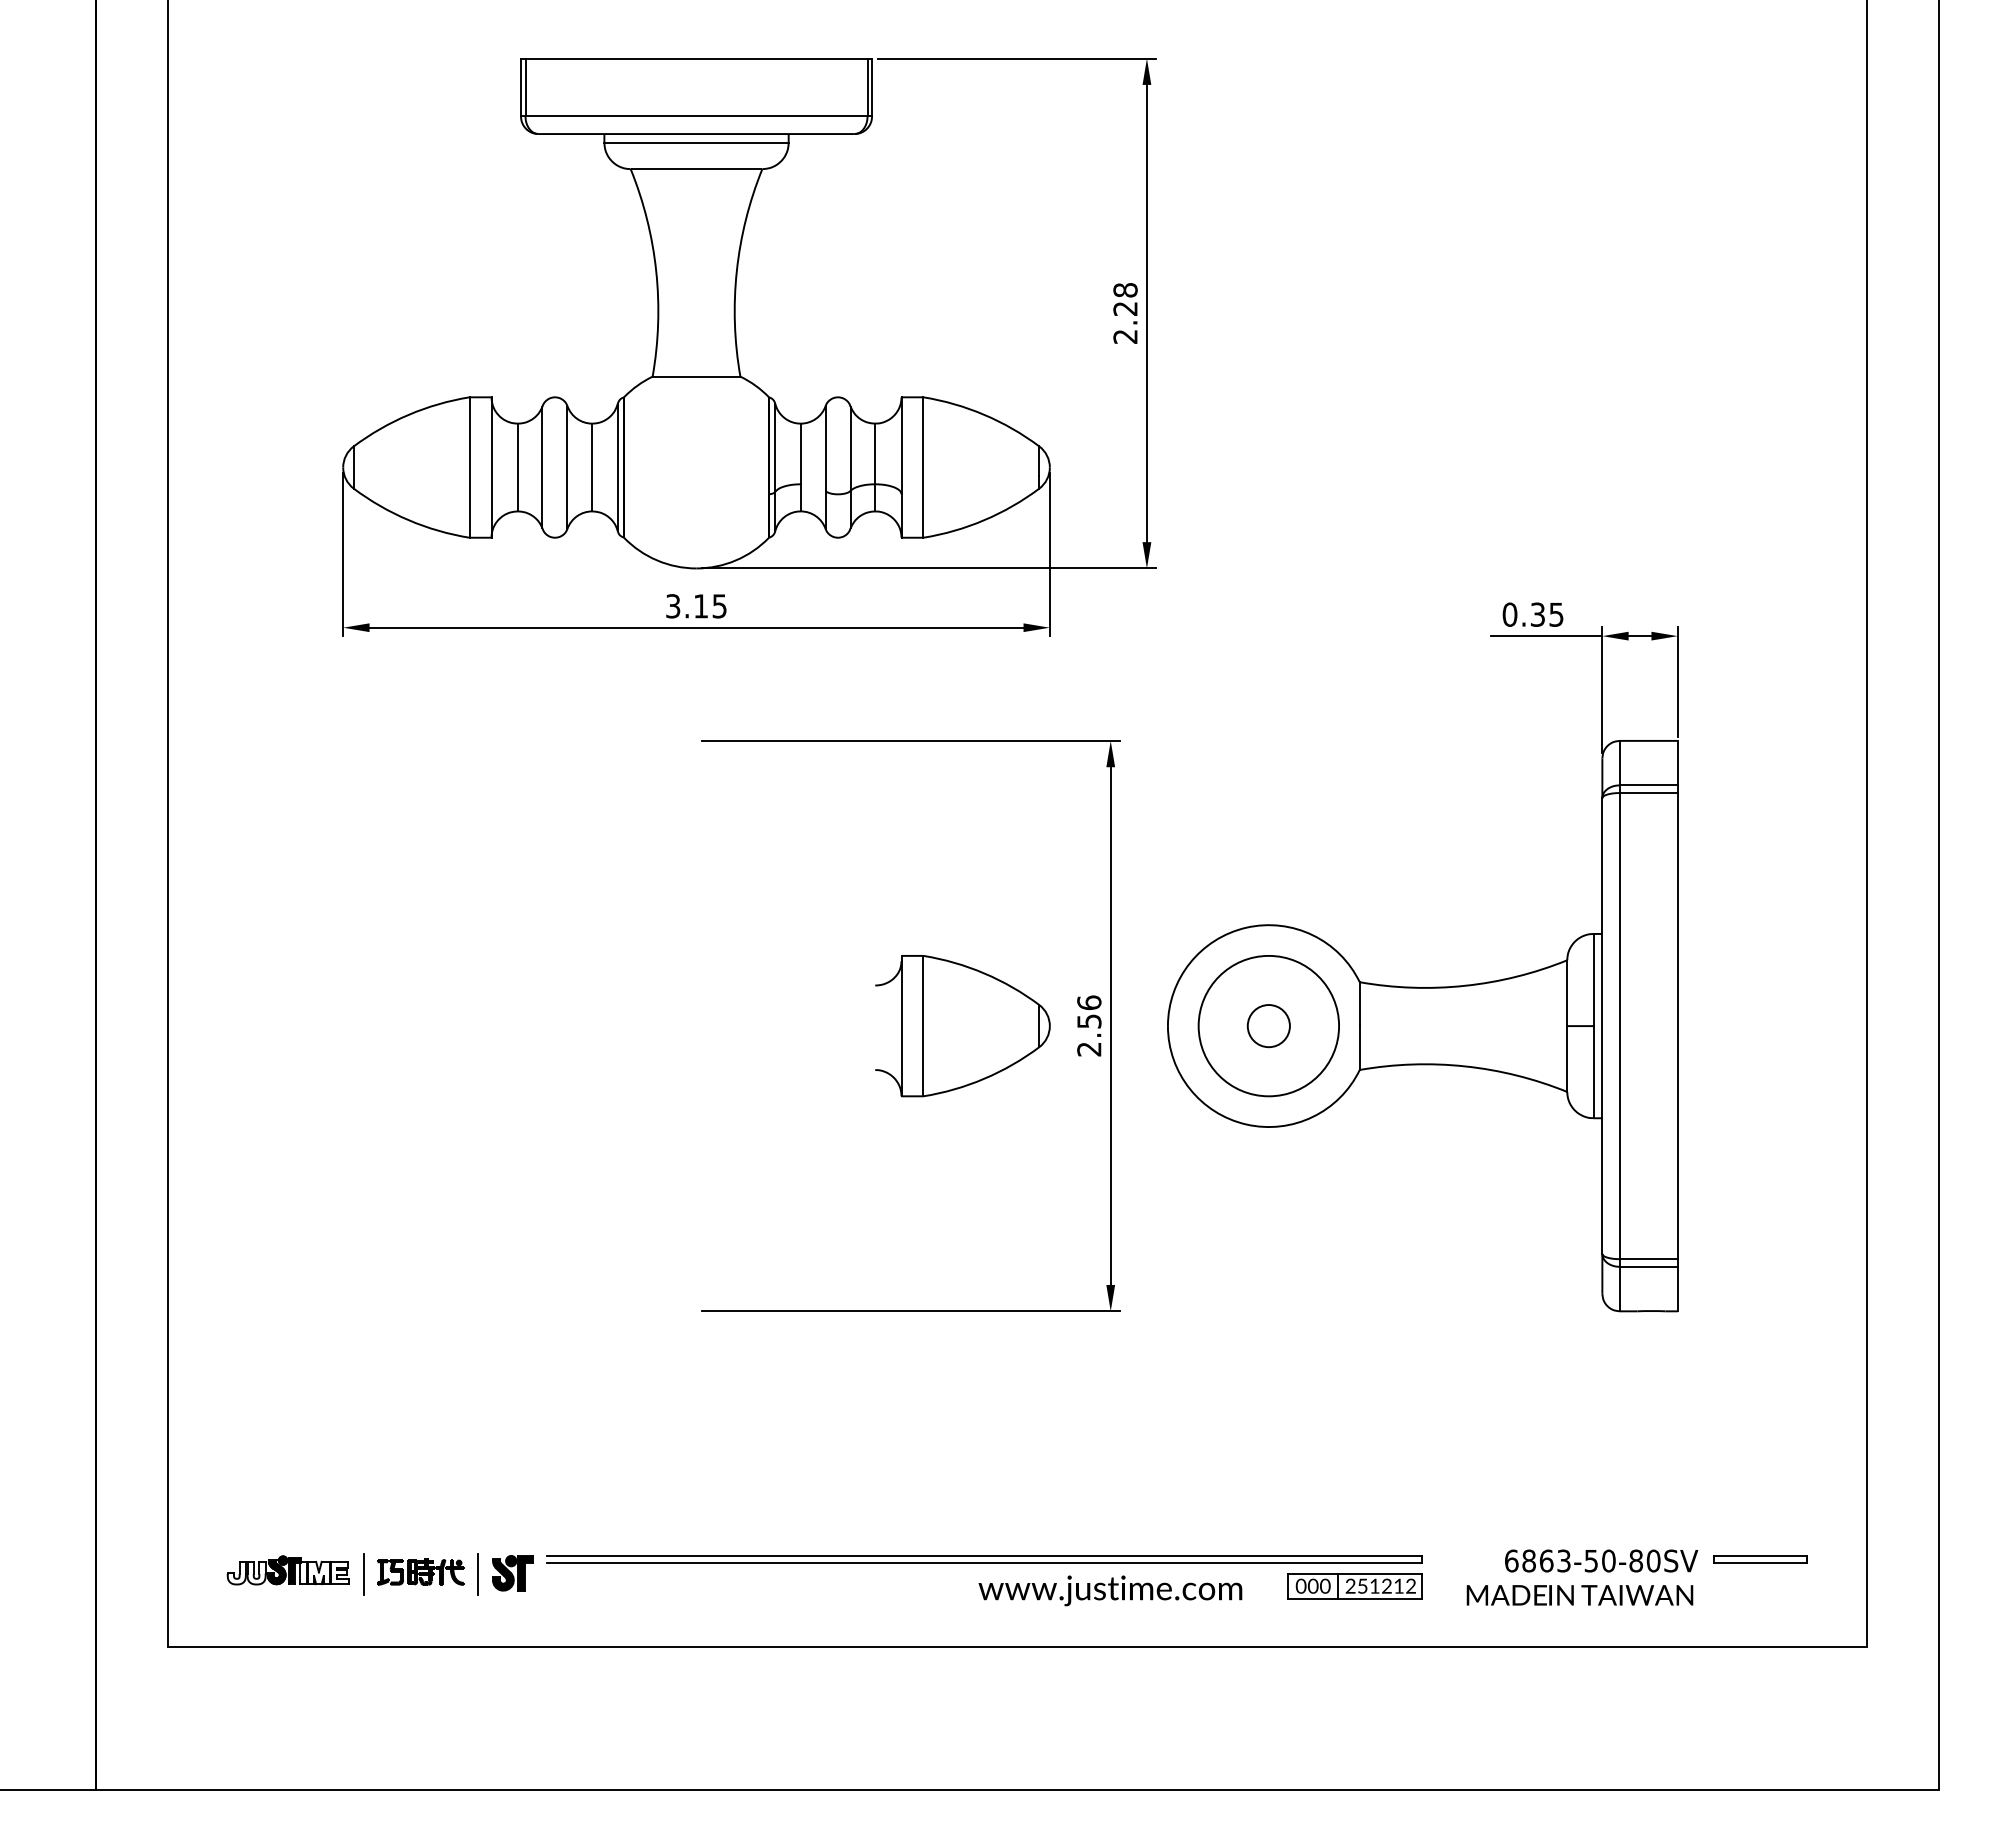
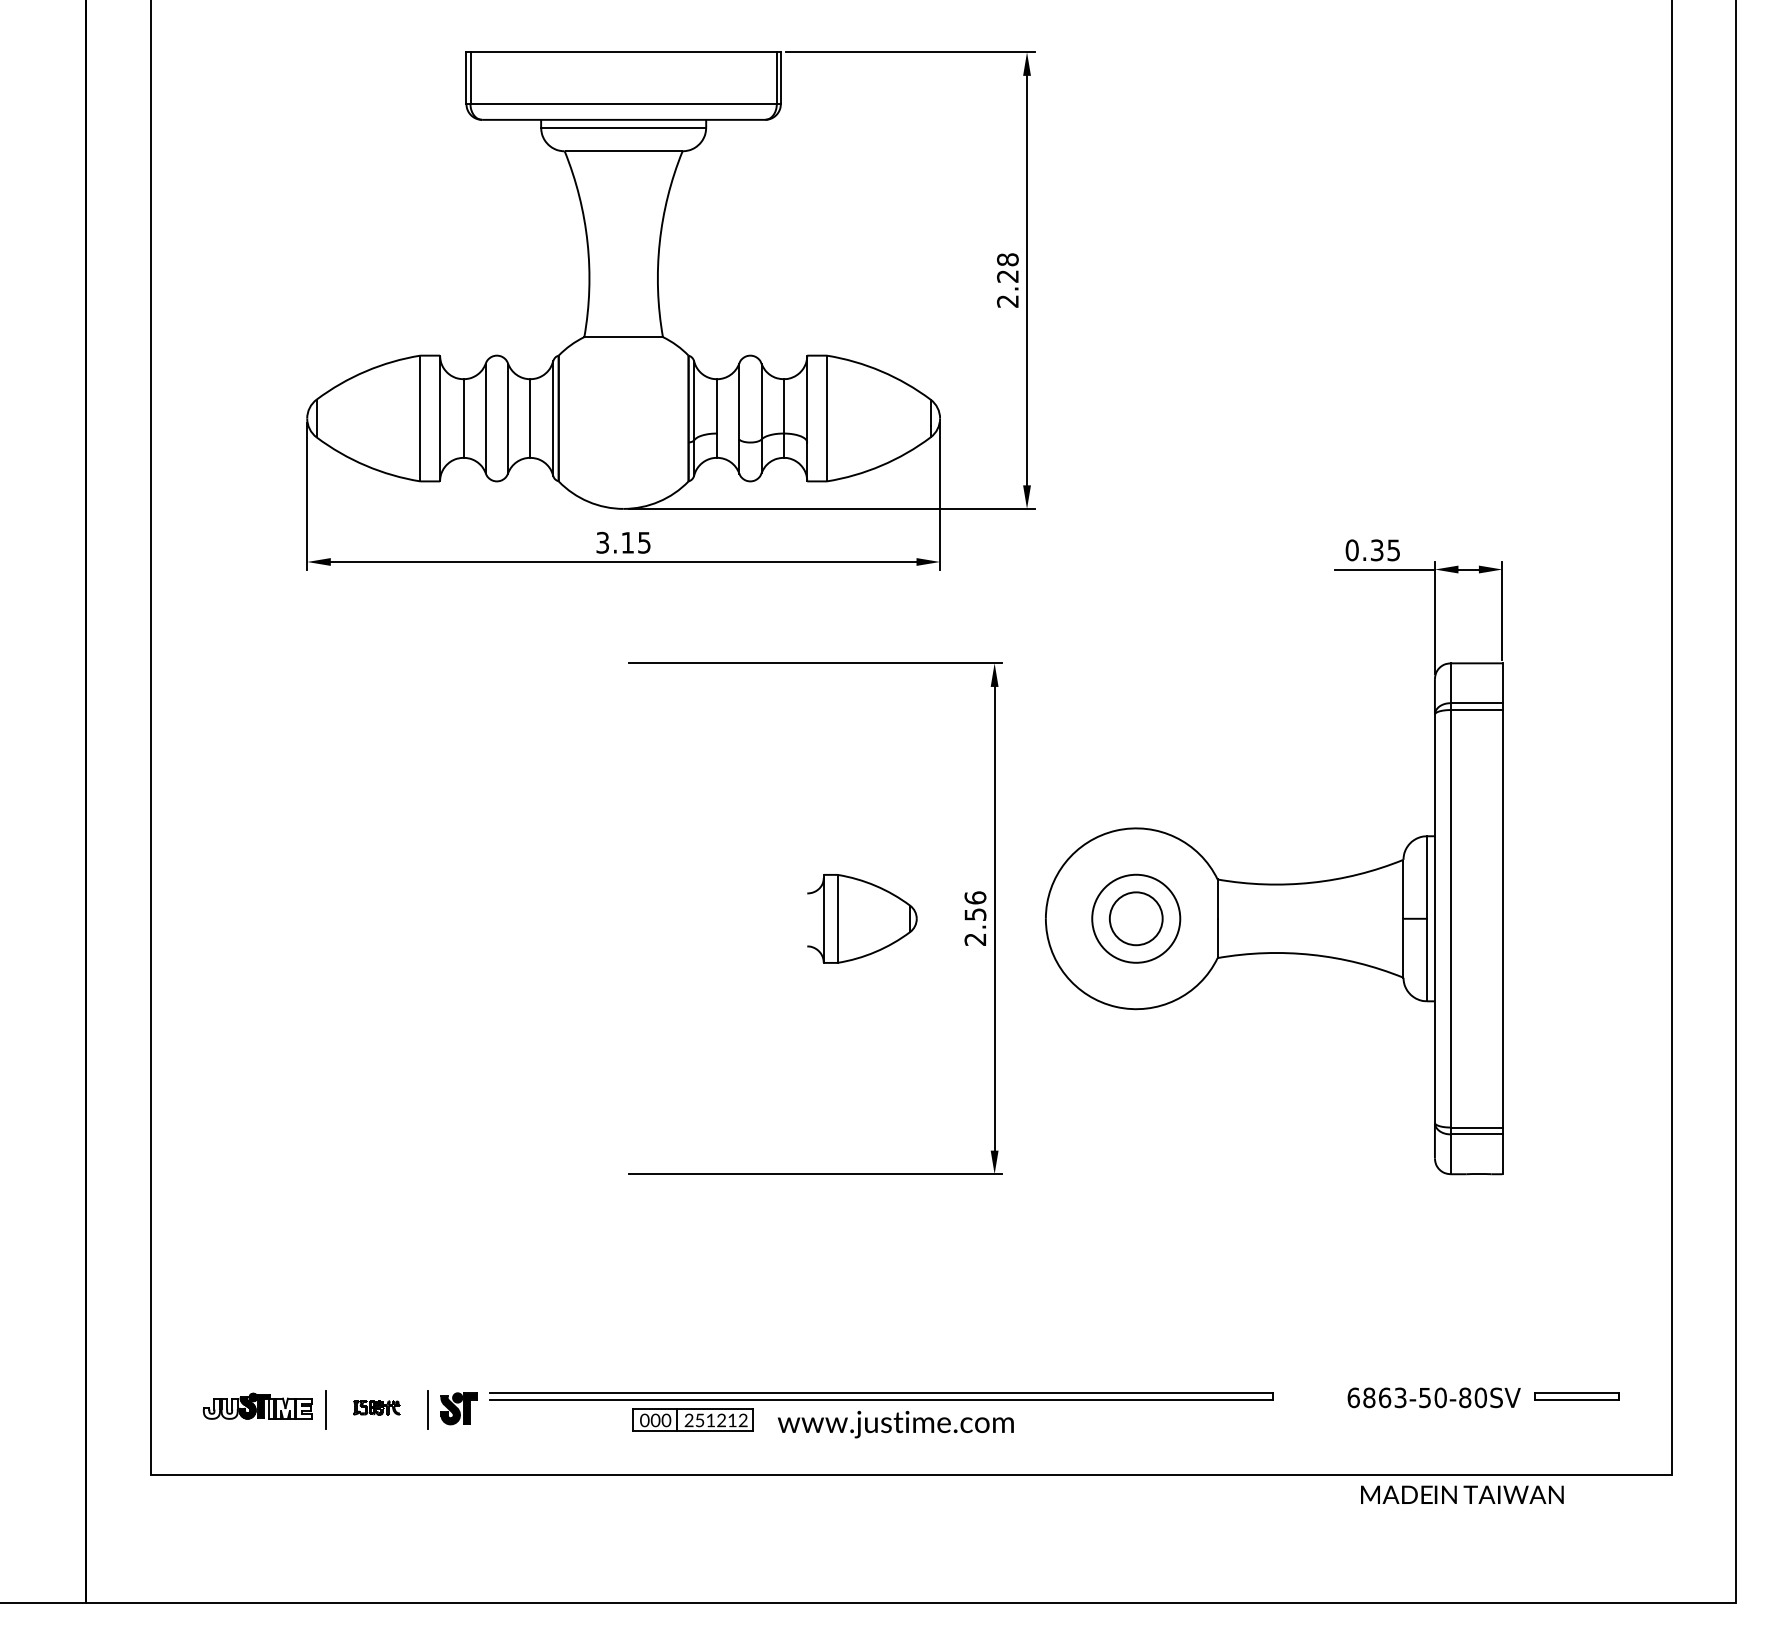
circle: (1268, 1025) -> (1135, 918), size x0.7
part: (962, 1026) -> (861, 919), size x0.7
circle: (1268, 1026) -> (1135, 919), size x1.4
part: (420, 1571) -> (376, 1407), size x0.6
part: (1354, 1586) -> (692, 1420), moved
text: (1110, 1590) -> (895, 1424), moved
text: (1579, 1595) -> (1461, 1495), moved

